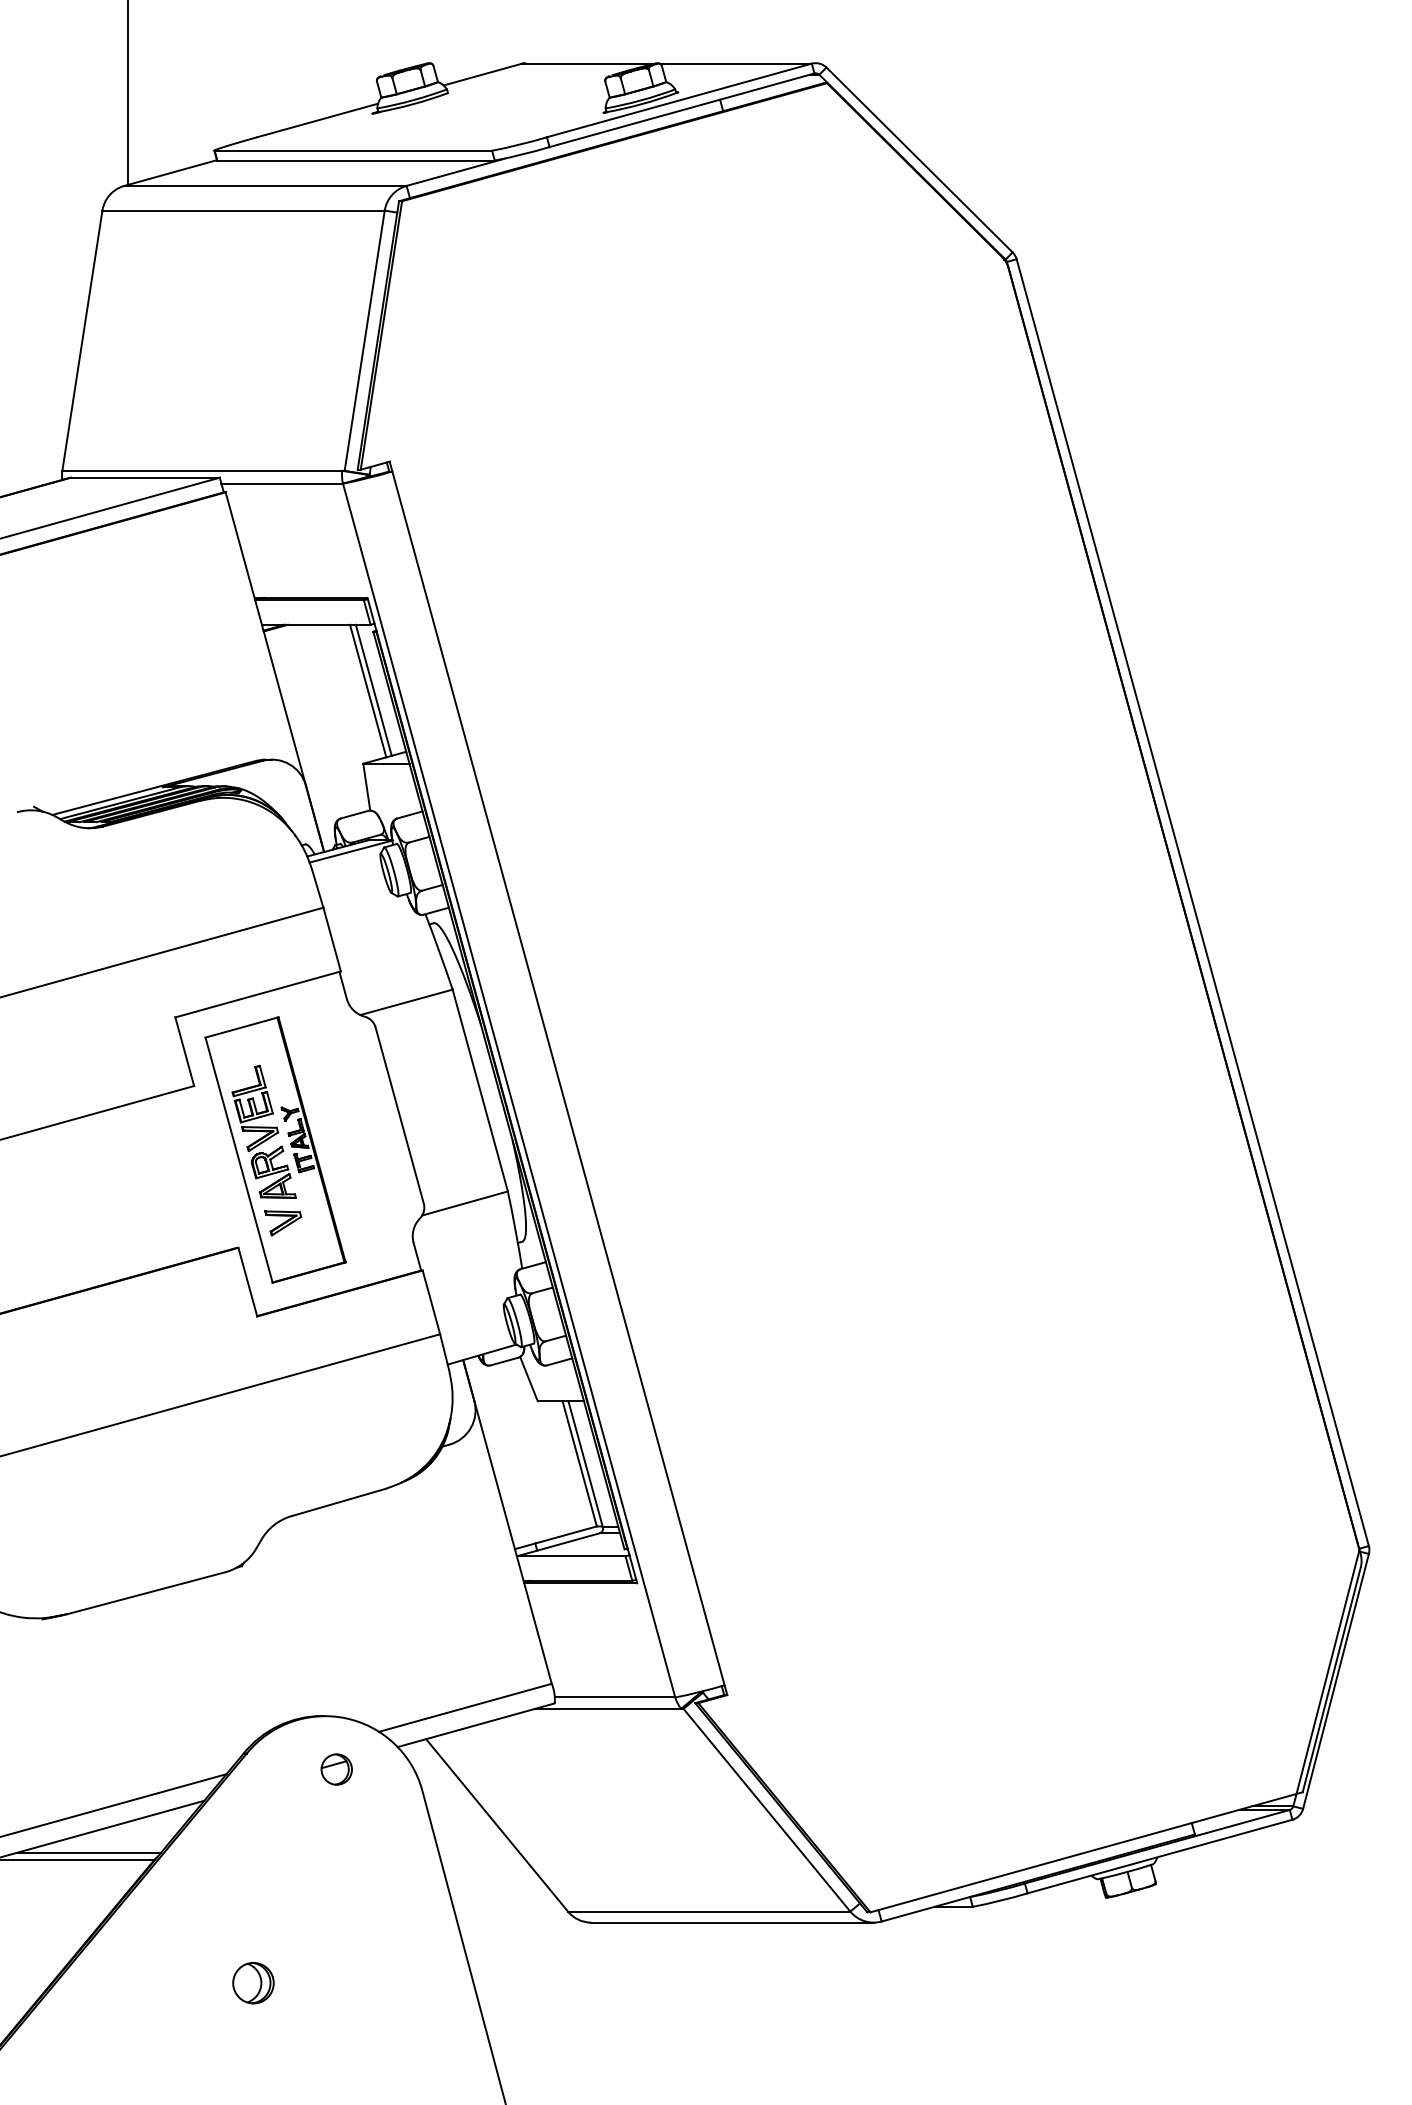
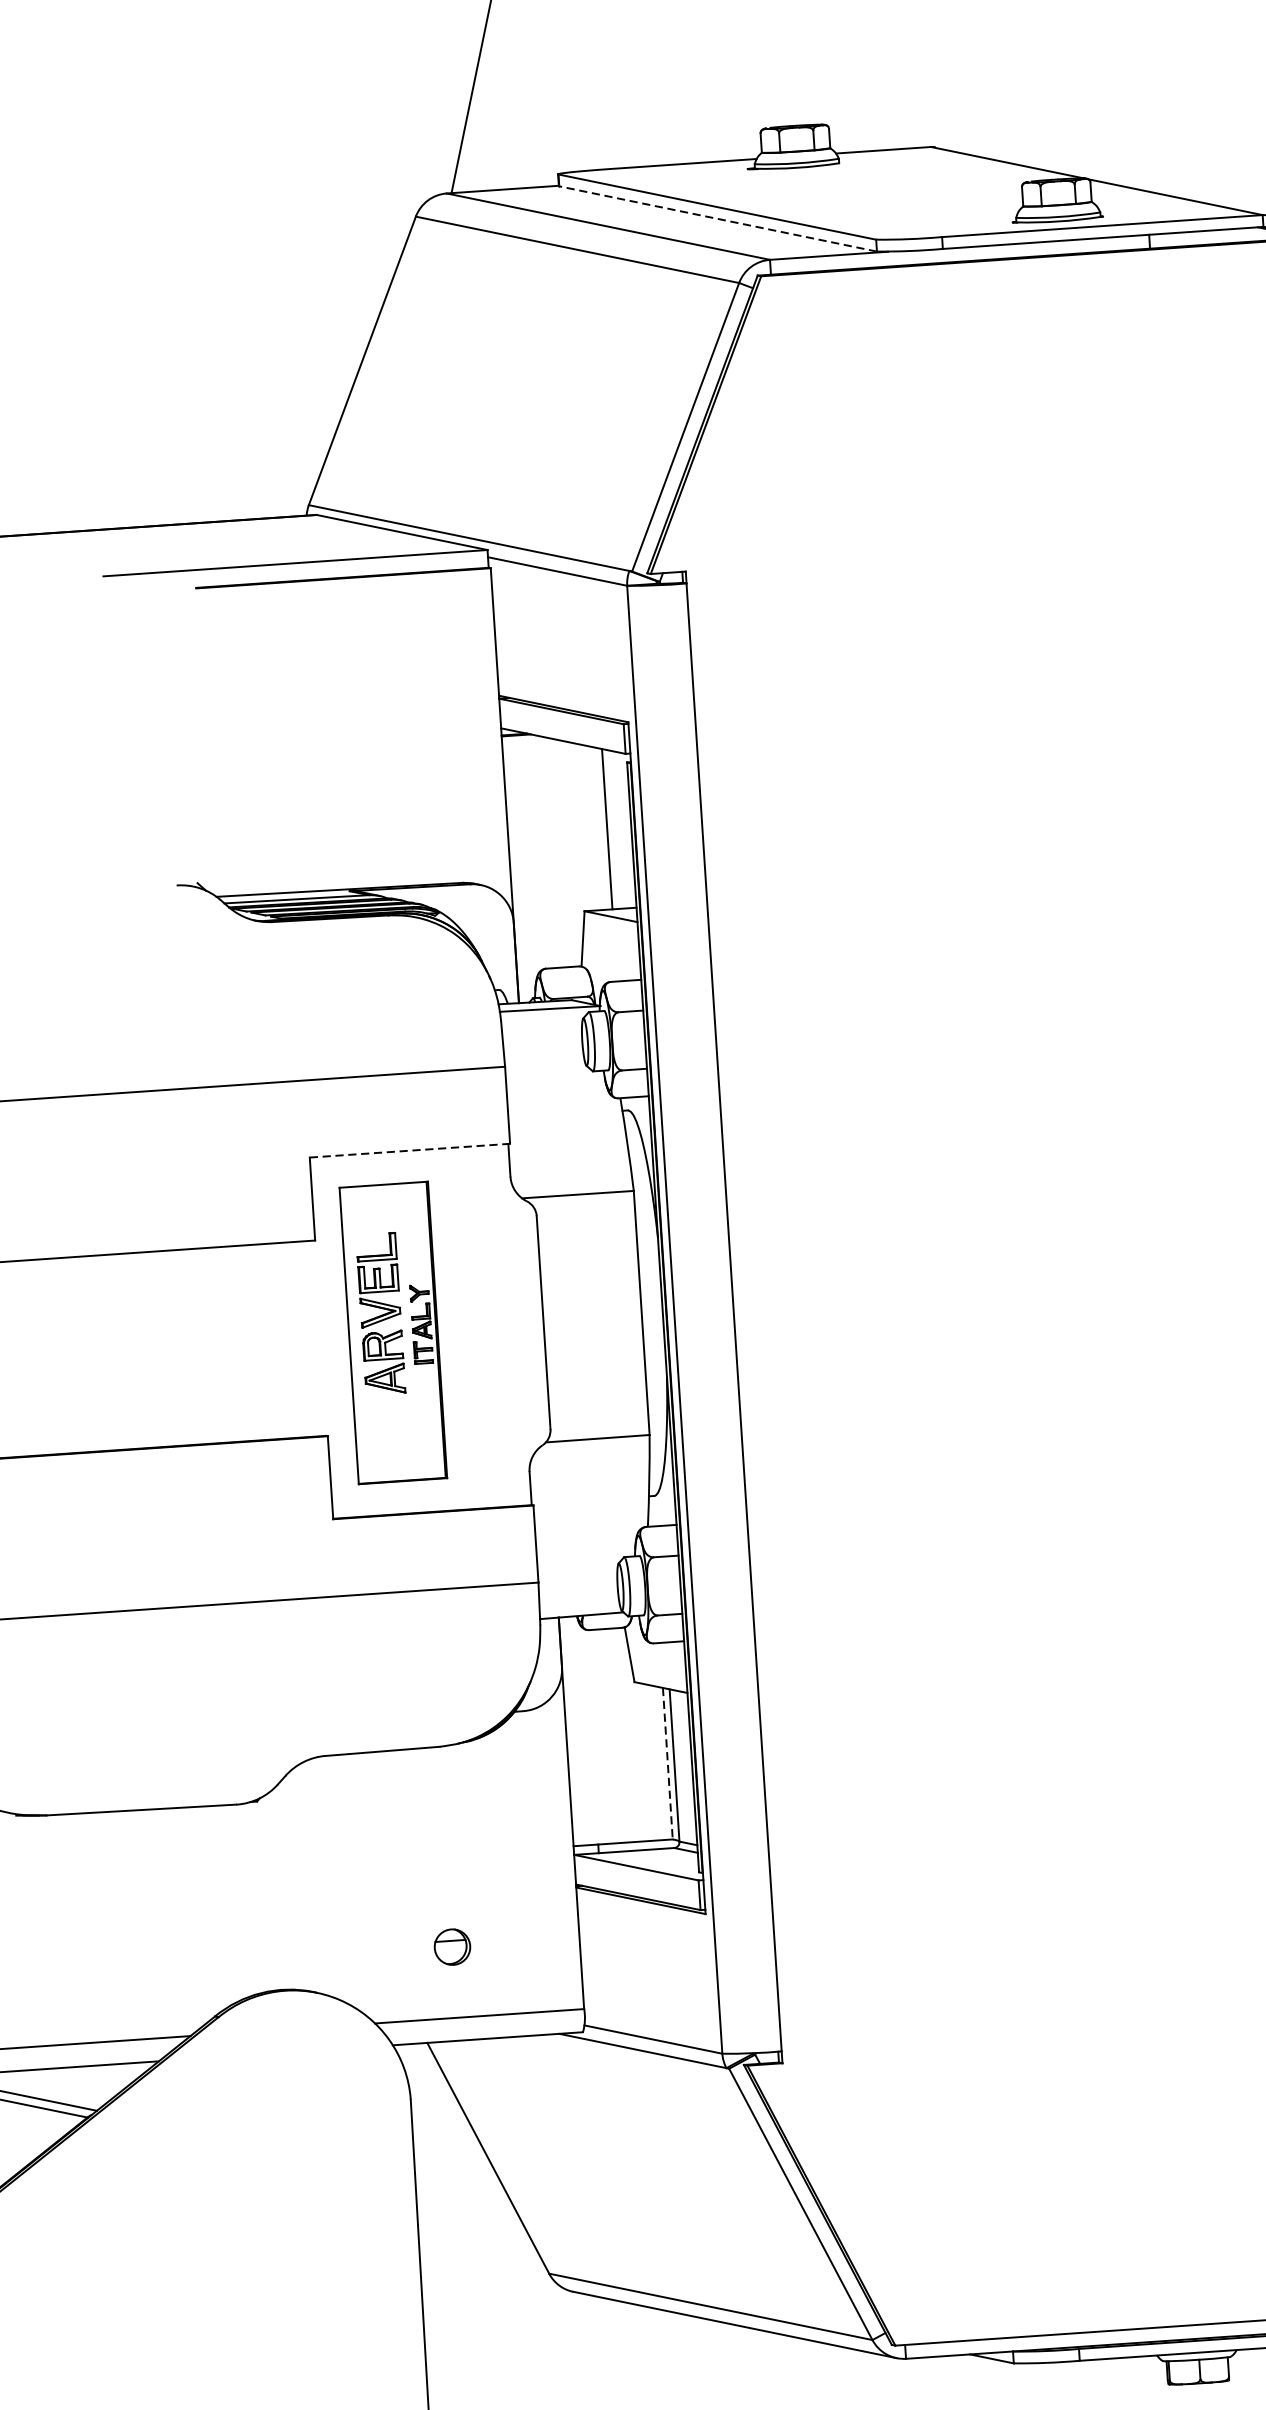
line: (356, 160) -> (718, 218), solid -> dashed
line: (373, 689) -> (613, 828), removed
line: (258, 994) -> (410, 1150), solid -> dashed
part: (283, 1223) -> (385, 1418), removed
line: (579, 1463) -> (667, 1763), solid -> dashed
part: (336, 1769) -> (452, 1947), moved
part: (253, 1982) -> (172, 2280), removed

